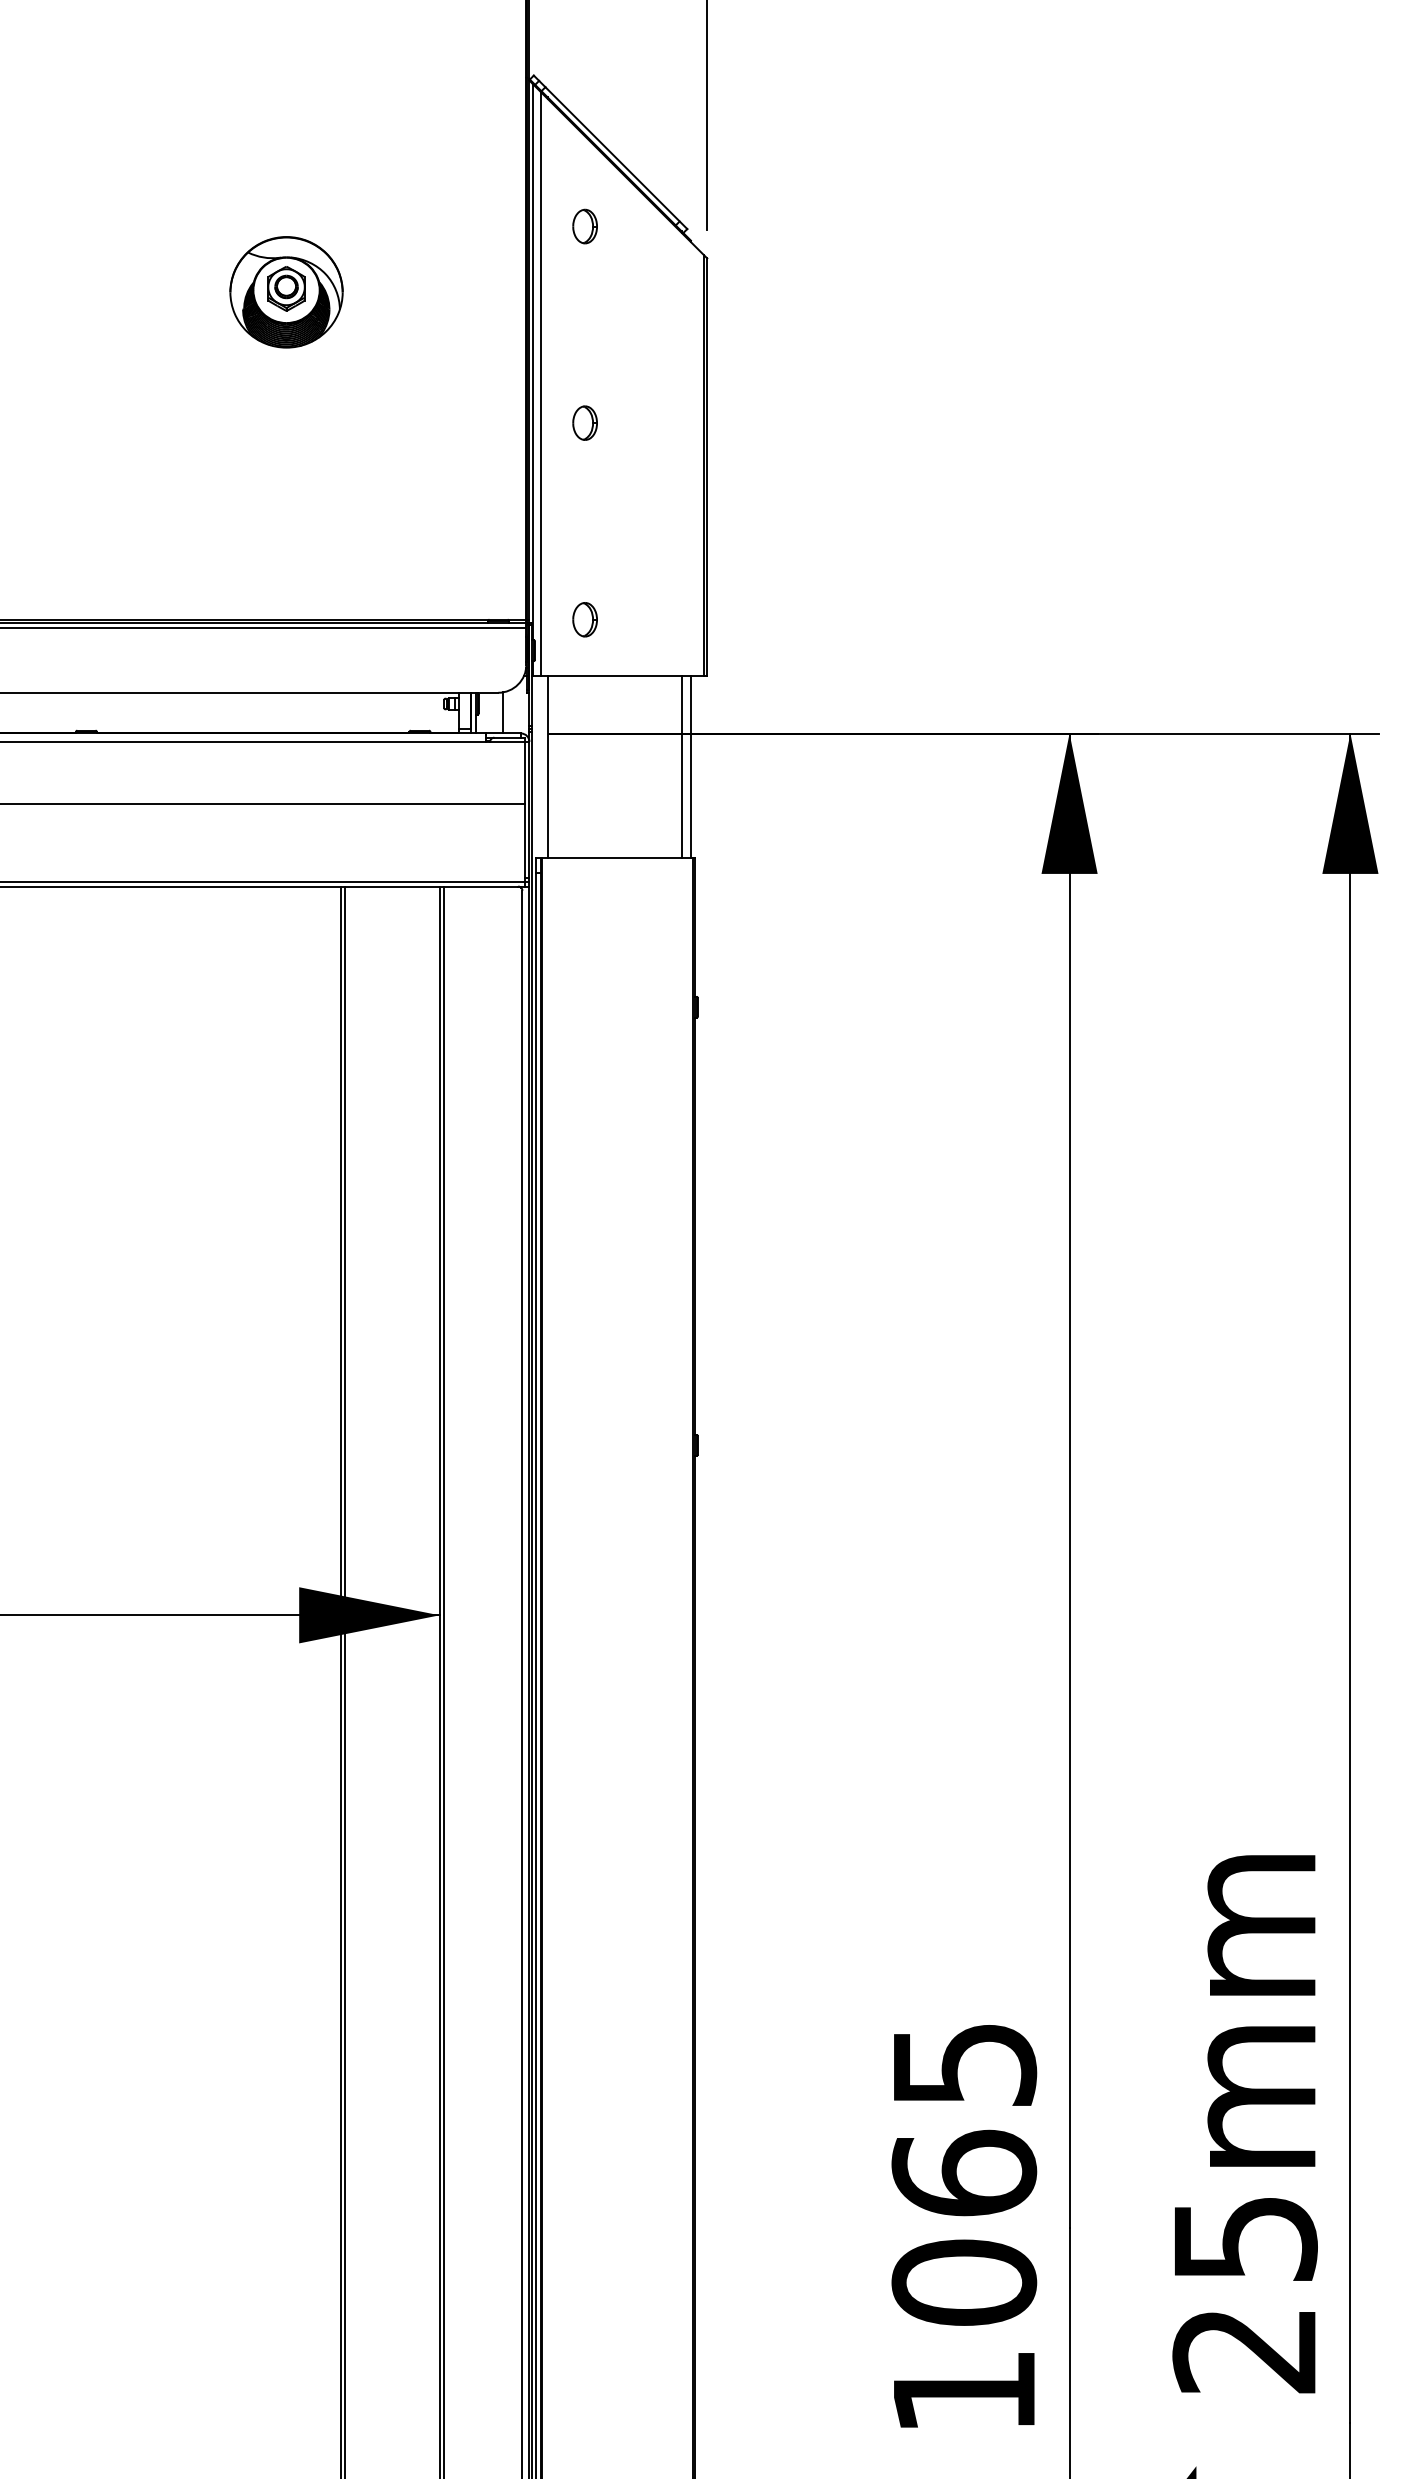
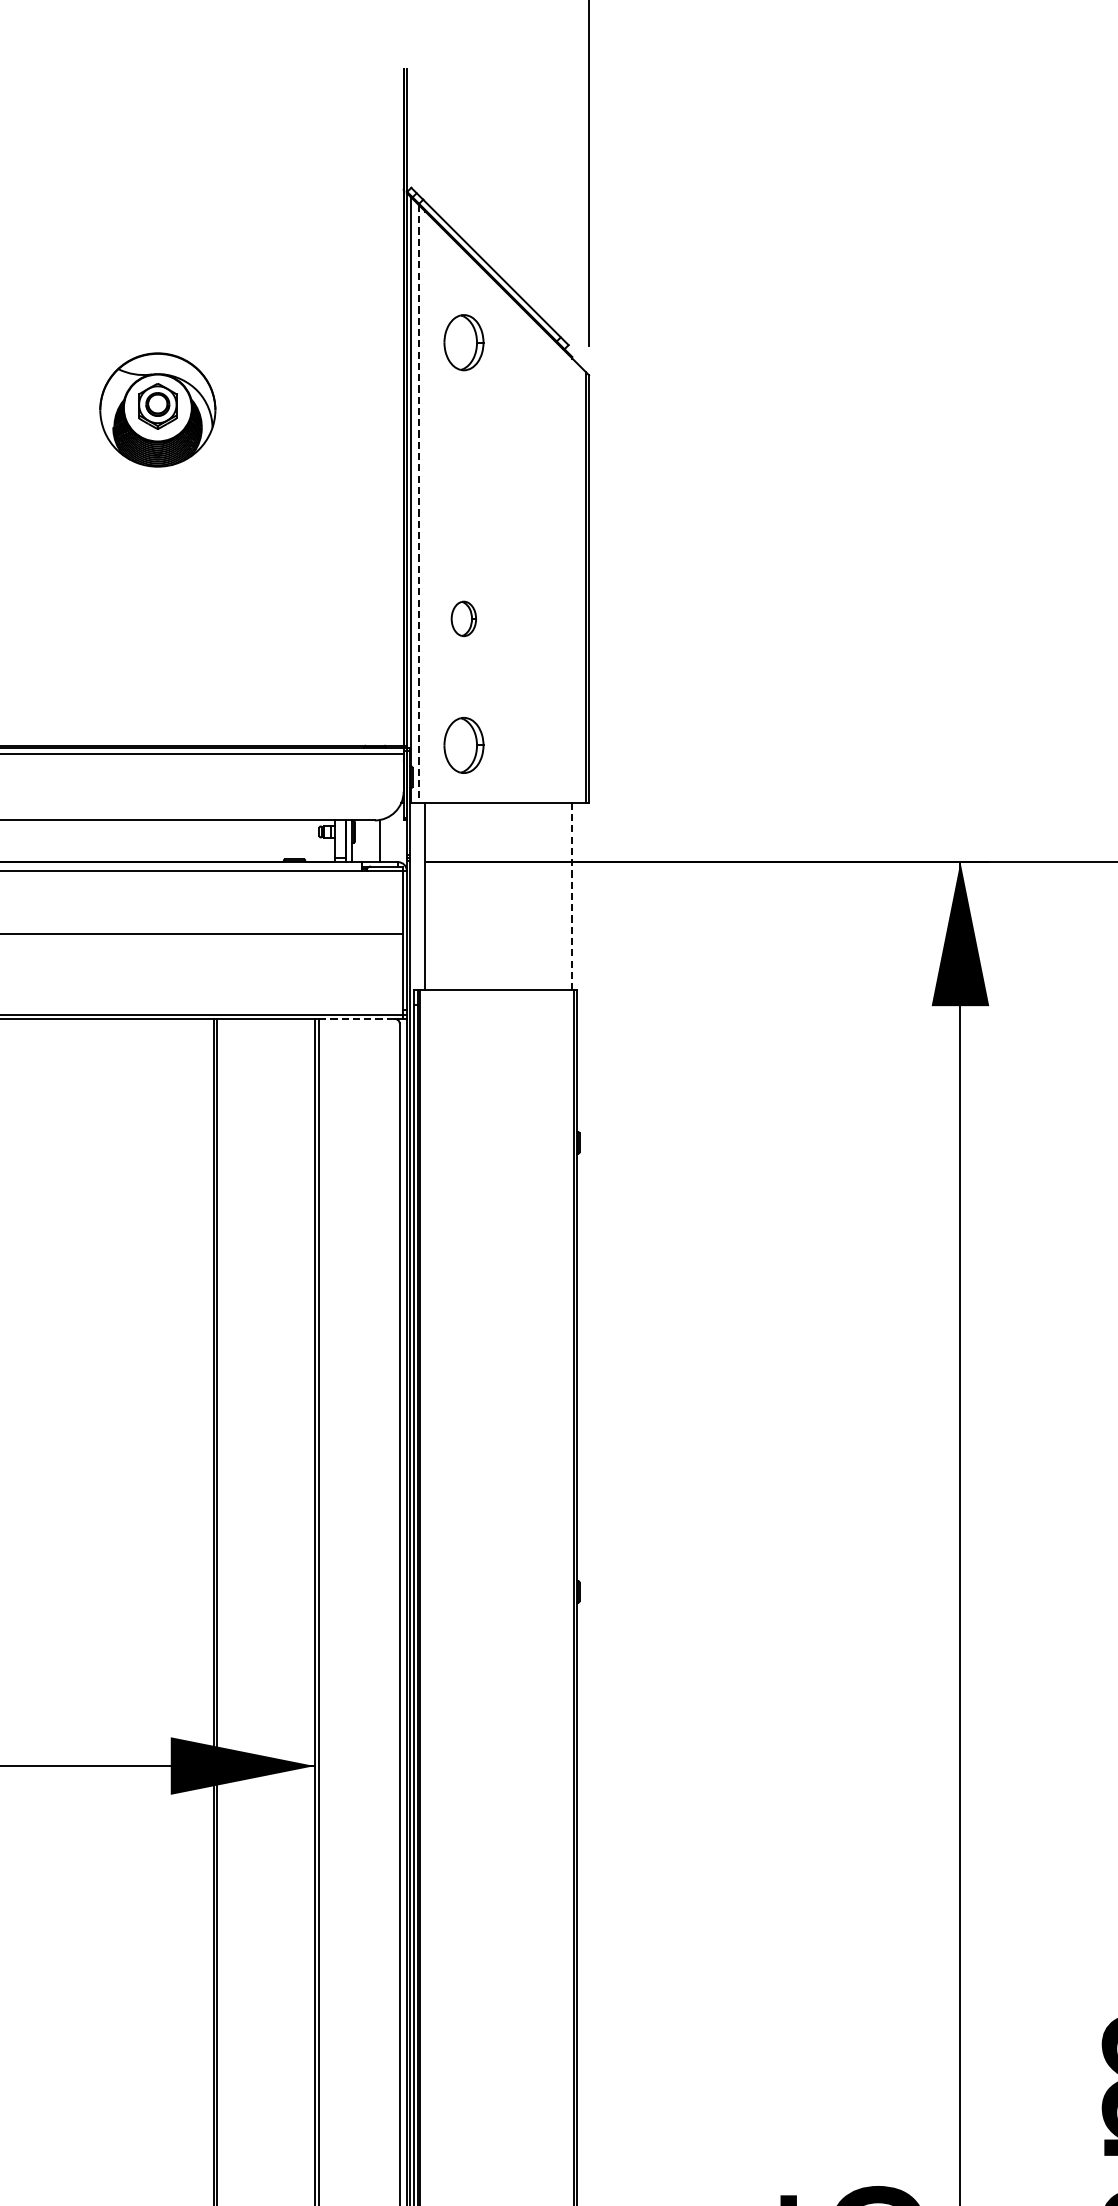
part: (584, 226) -> (463, 342), size x1.6
line: (541, 384) -> (419, 504), solid -> dashed
part: (584, 422) -> (463, 618), moved
part: (584, 619) -> (463, 745), size x1.6
line: (681, 766) -> (562, 896), removed
line: (690, 766) -> (571, 896), solid -> dashed
line: (481, 886) -> (357, 1019), solid -> dashed

